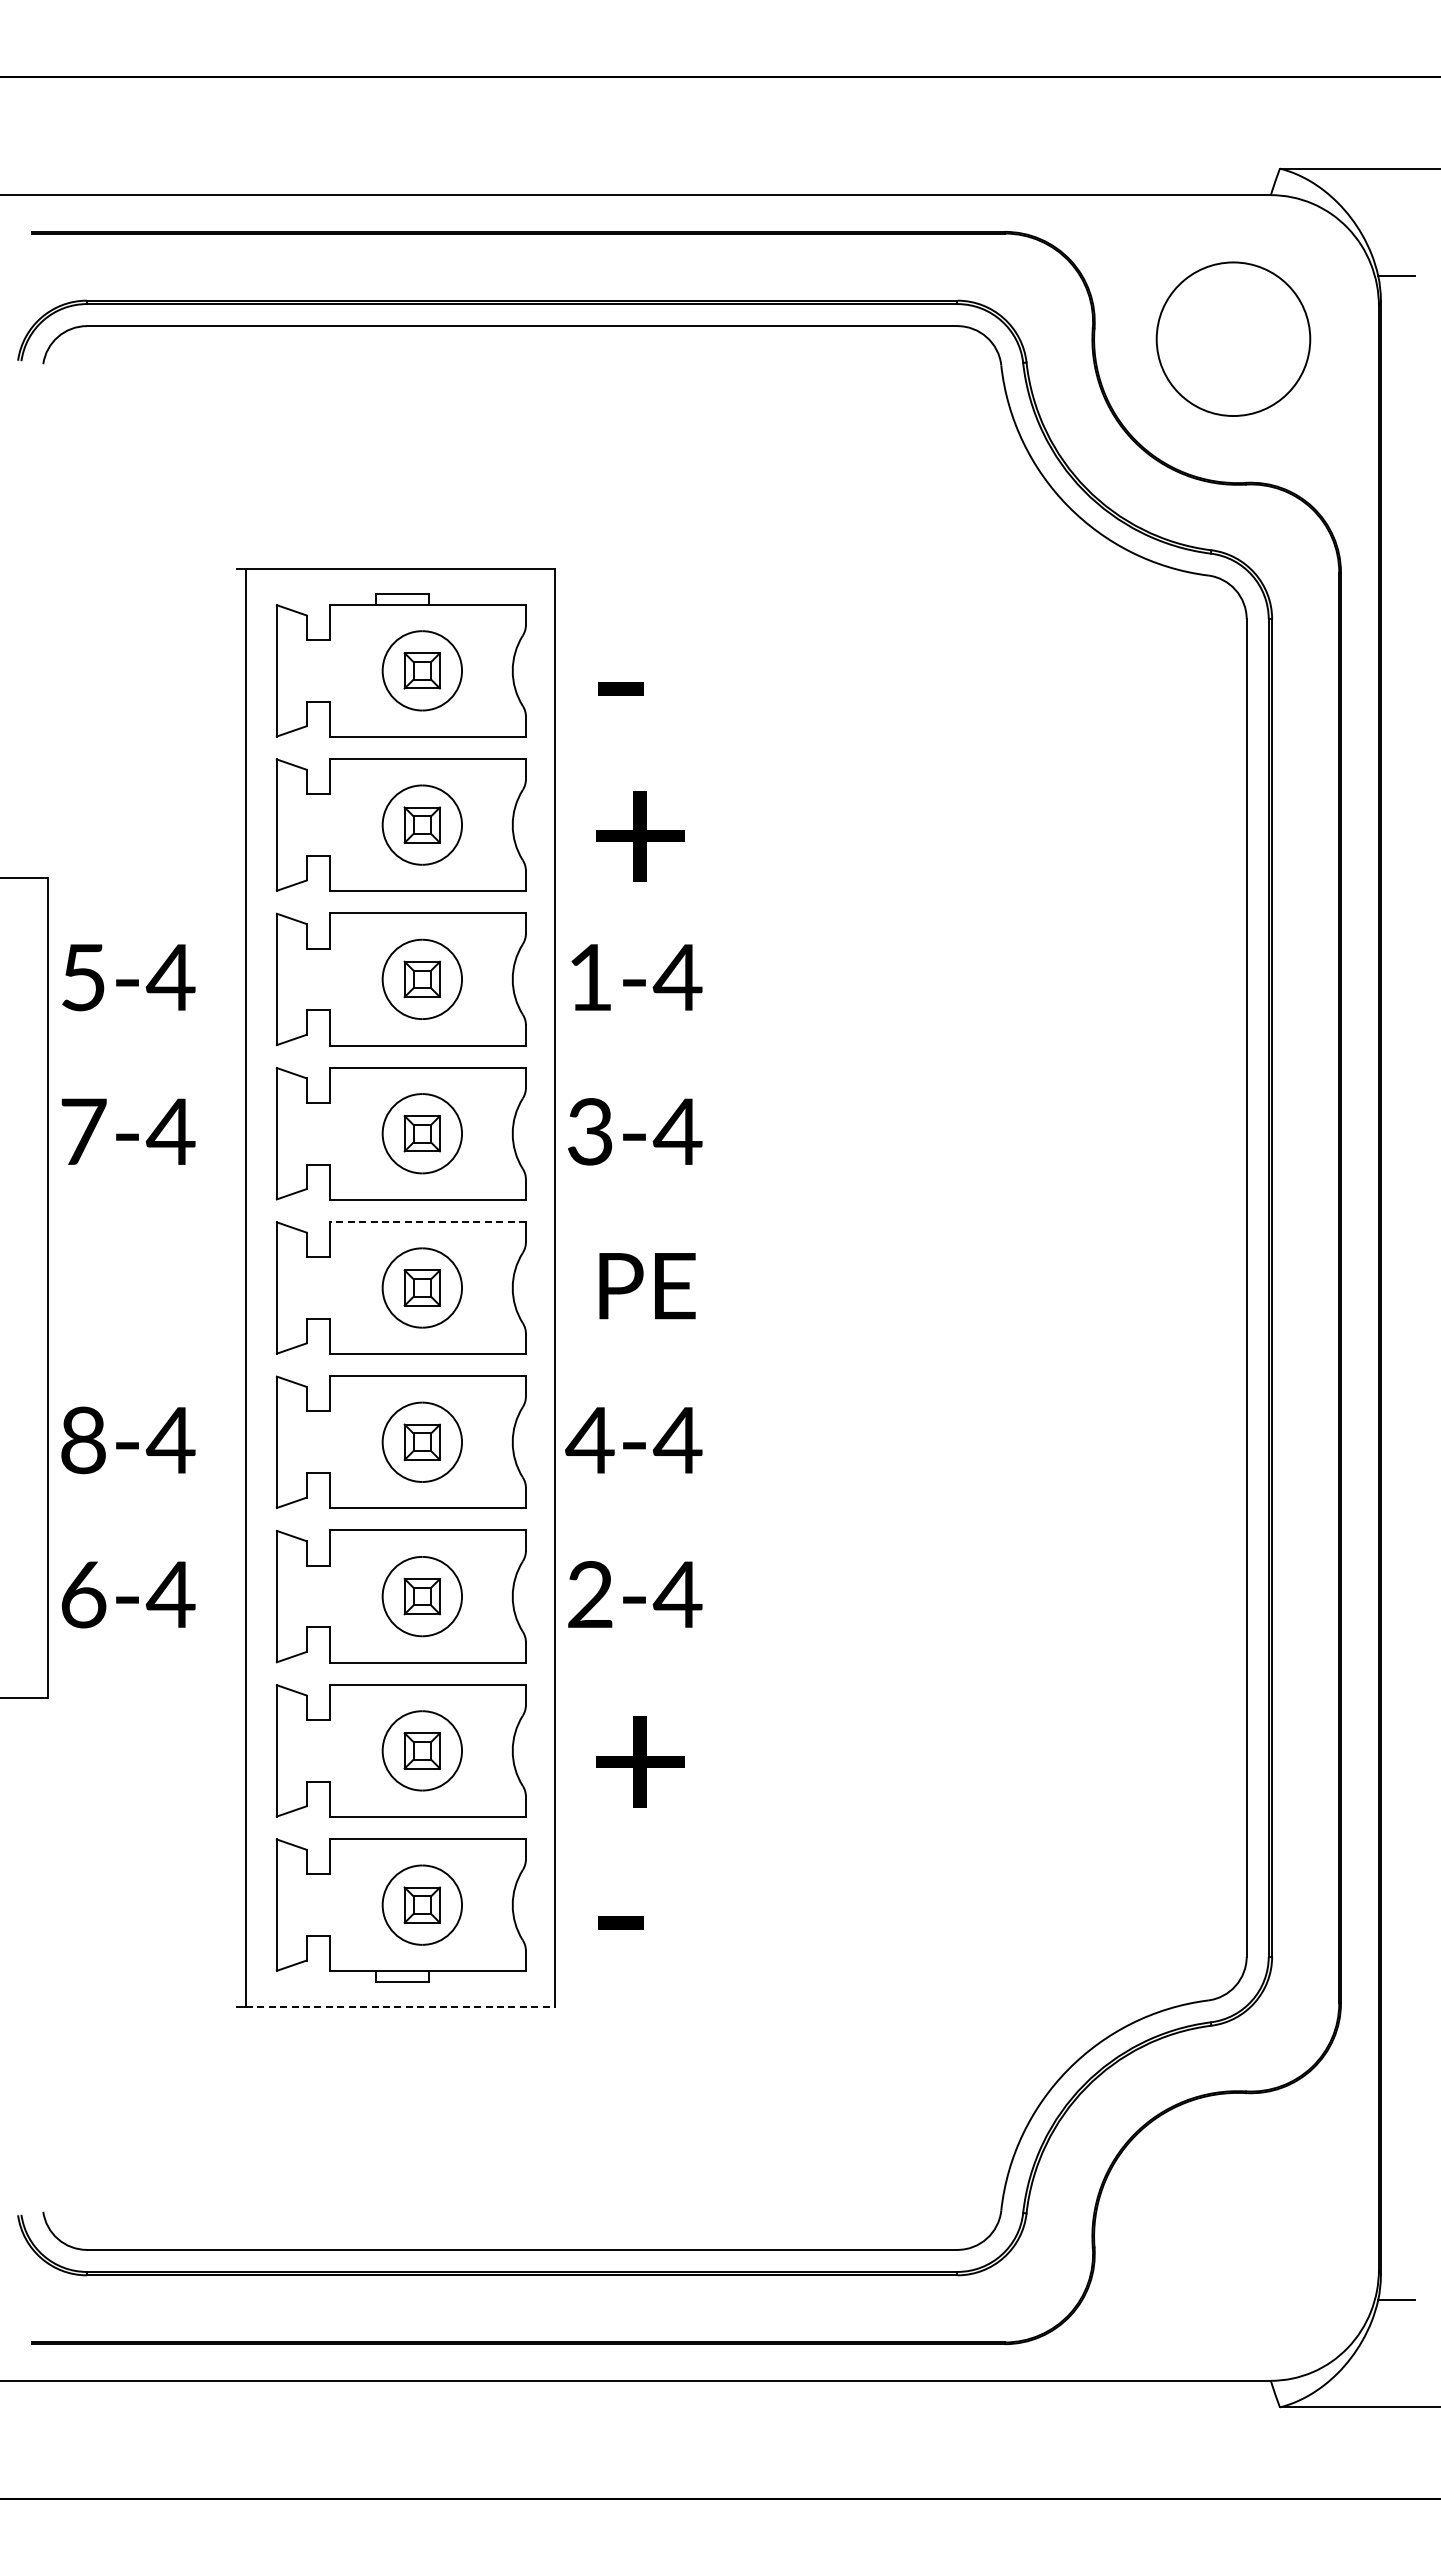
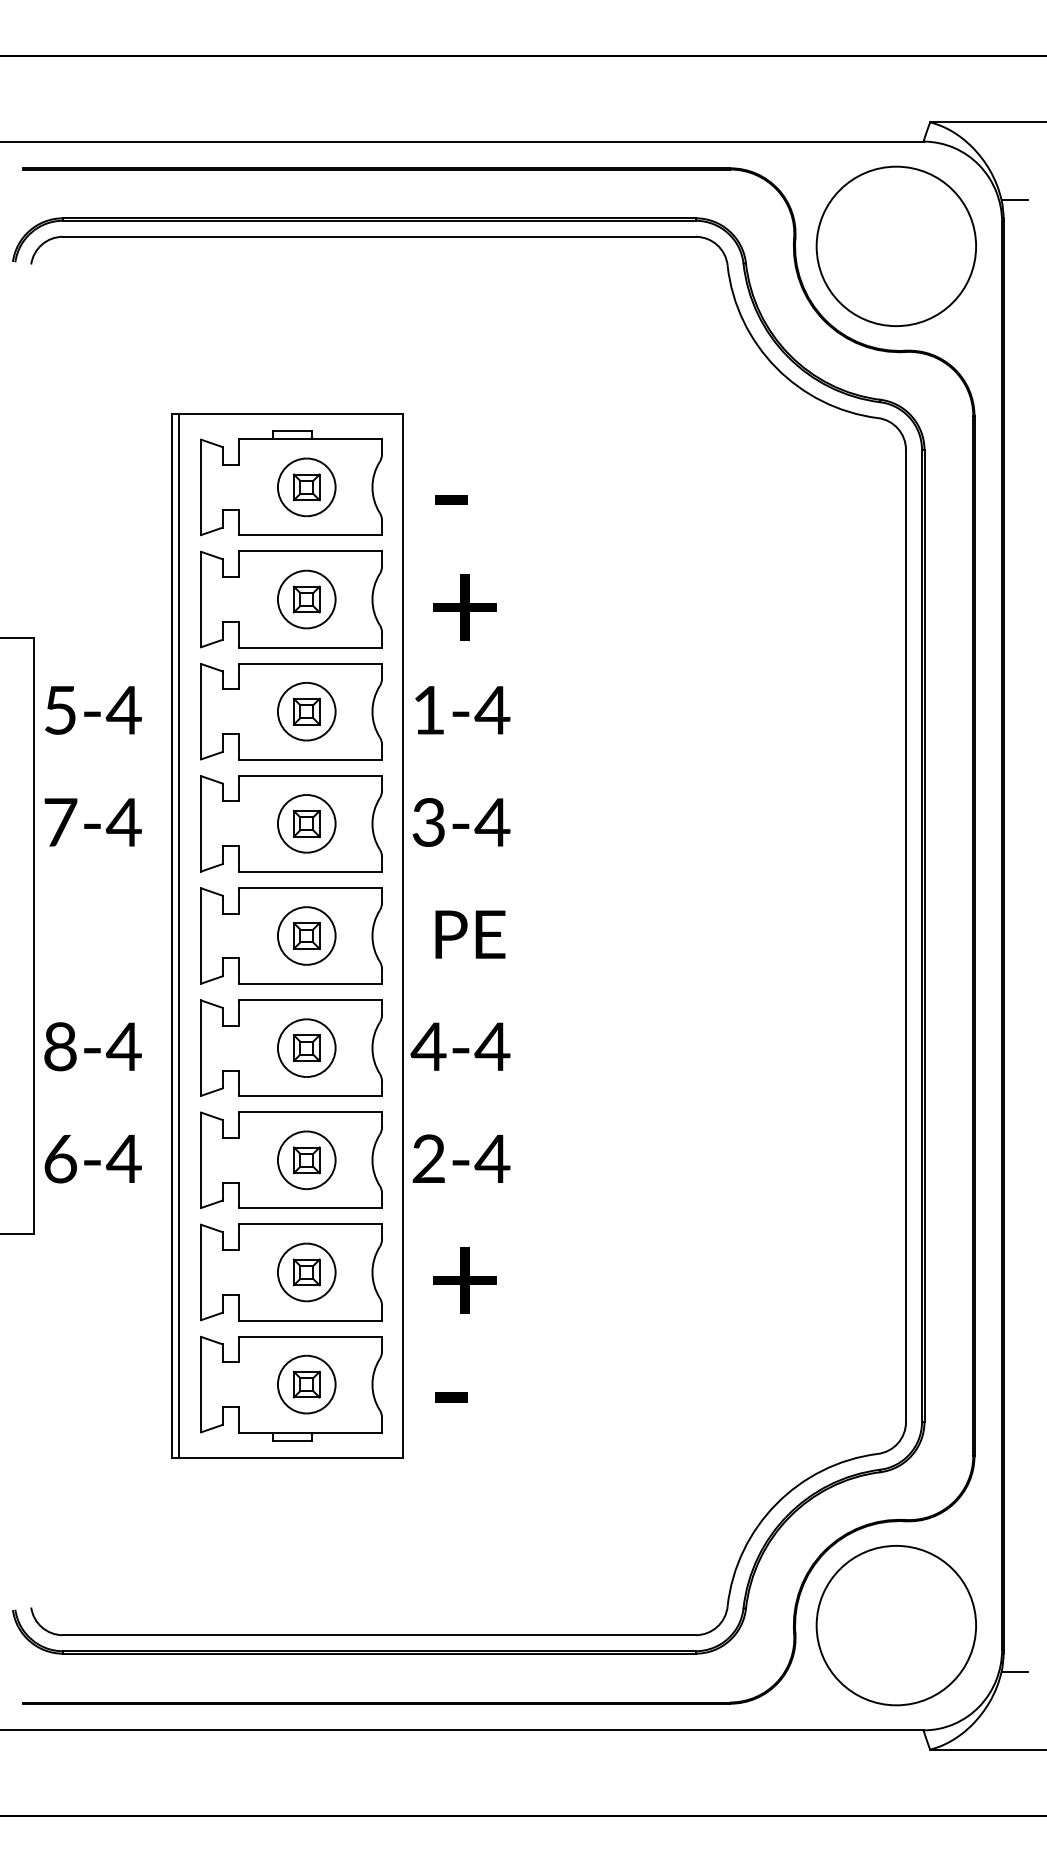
circle: (1233, 338) -> (896, 245), size x1.43
line: (427, 1221) -> (310, 887), dashed -> solid
line: (237, 1287) -> (172, 935), added
line: (400, 2006) -> (290, 1458), dashed -> solid
circle: (1233, 2236) -> (896, 1625), added

